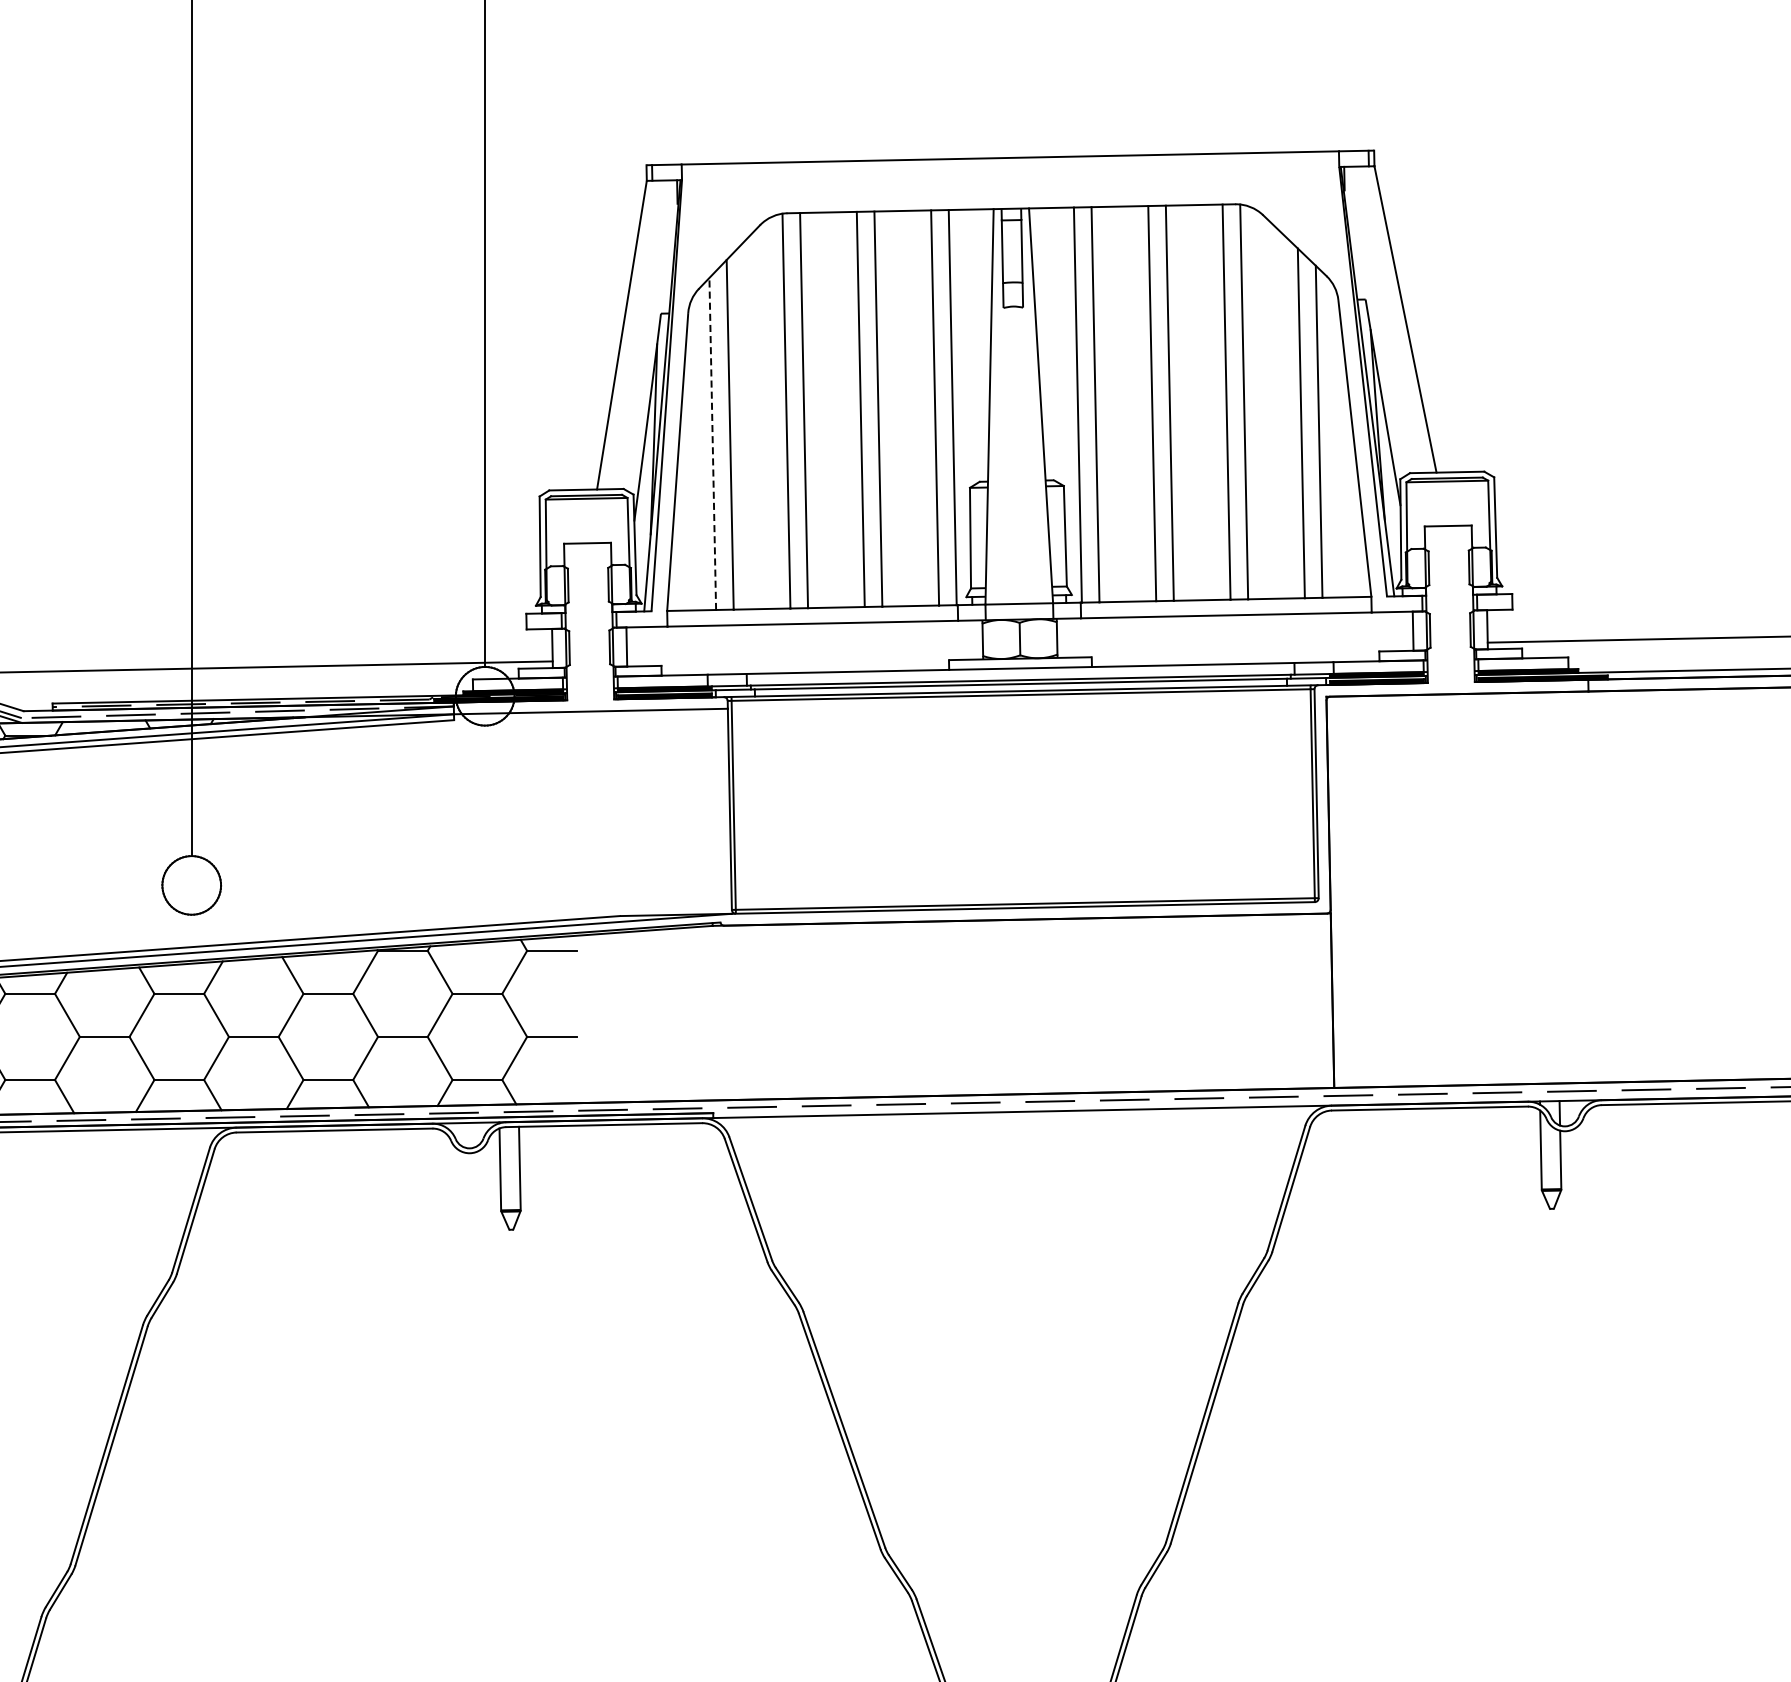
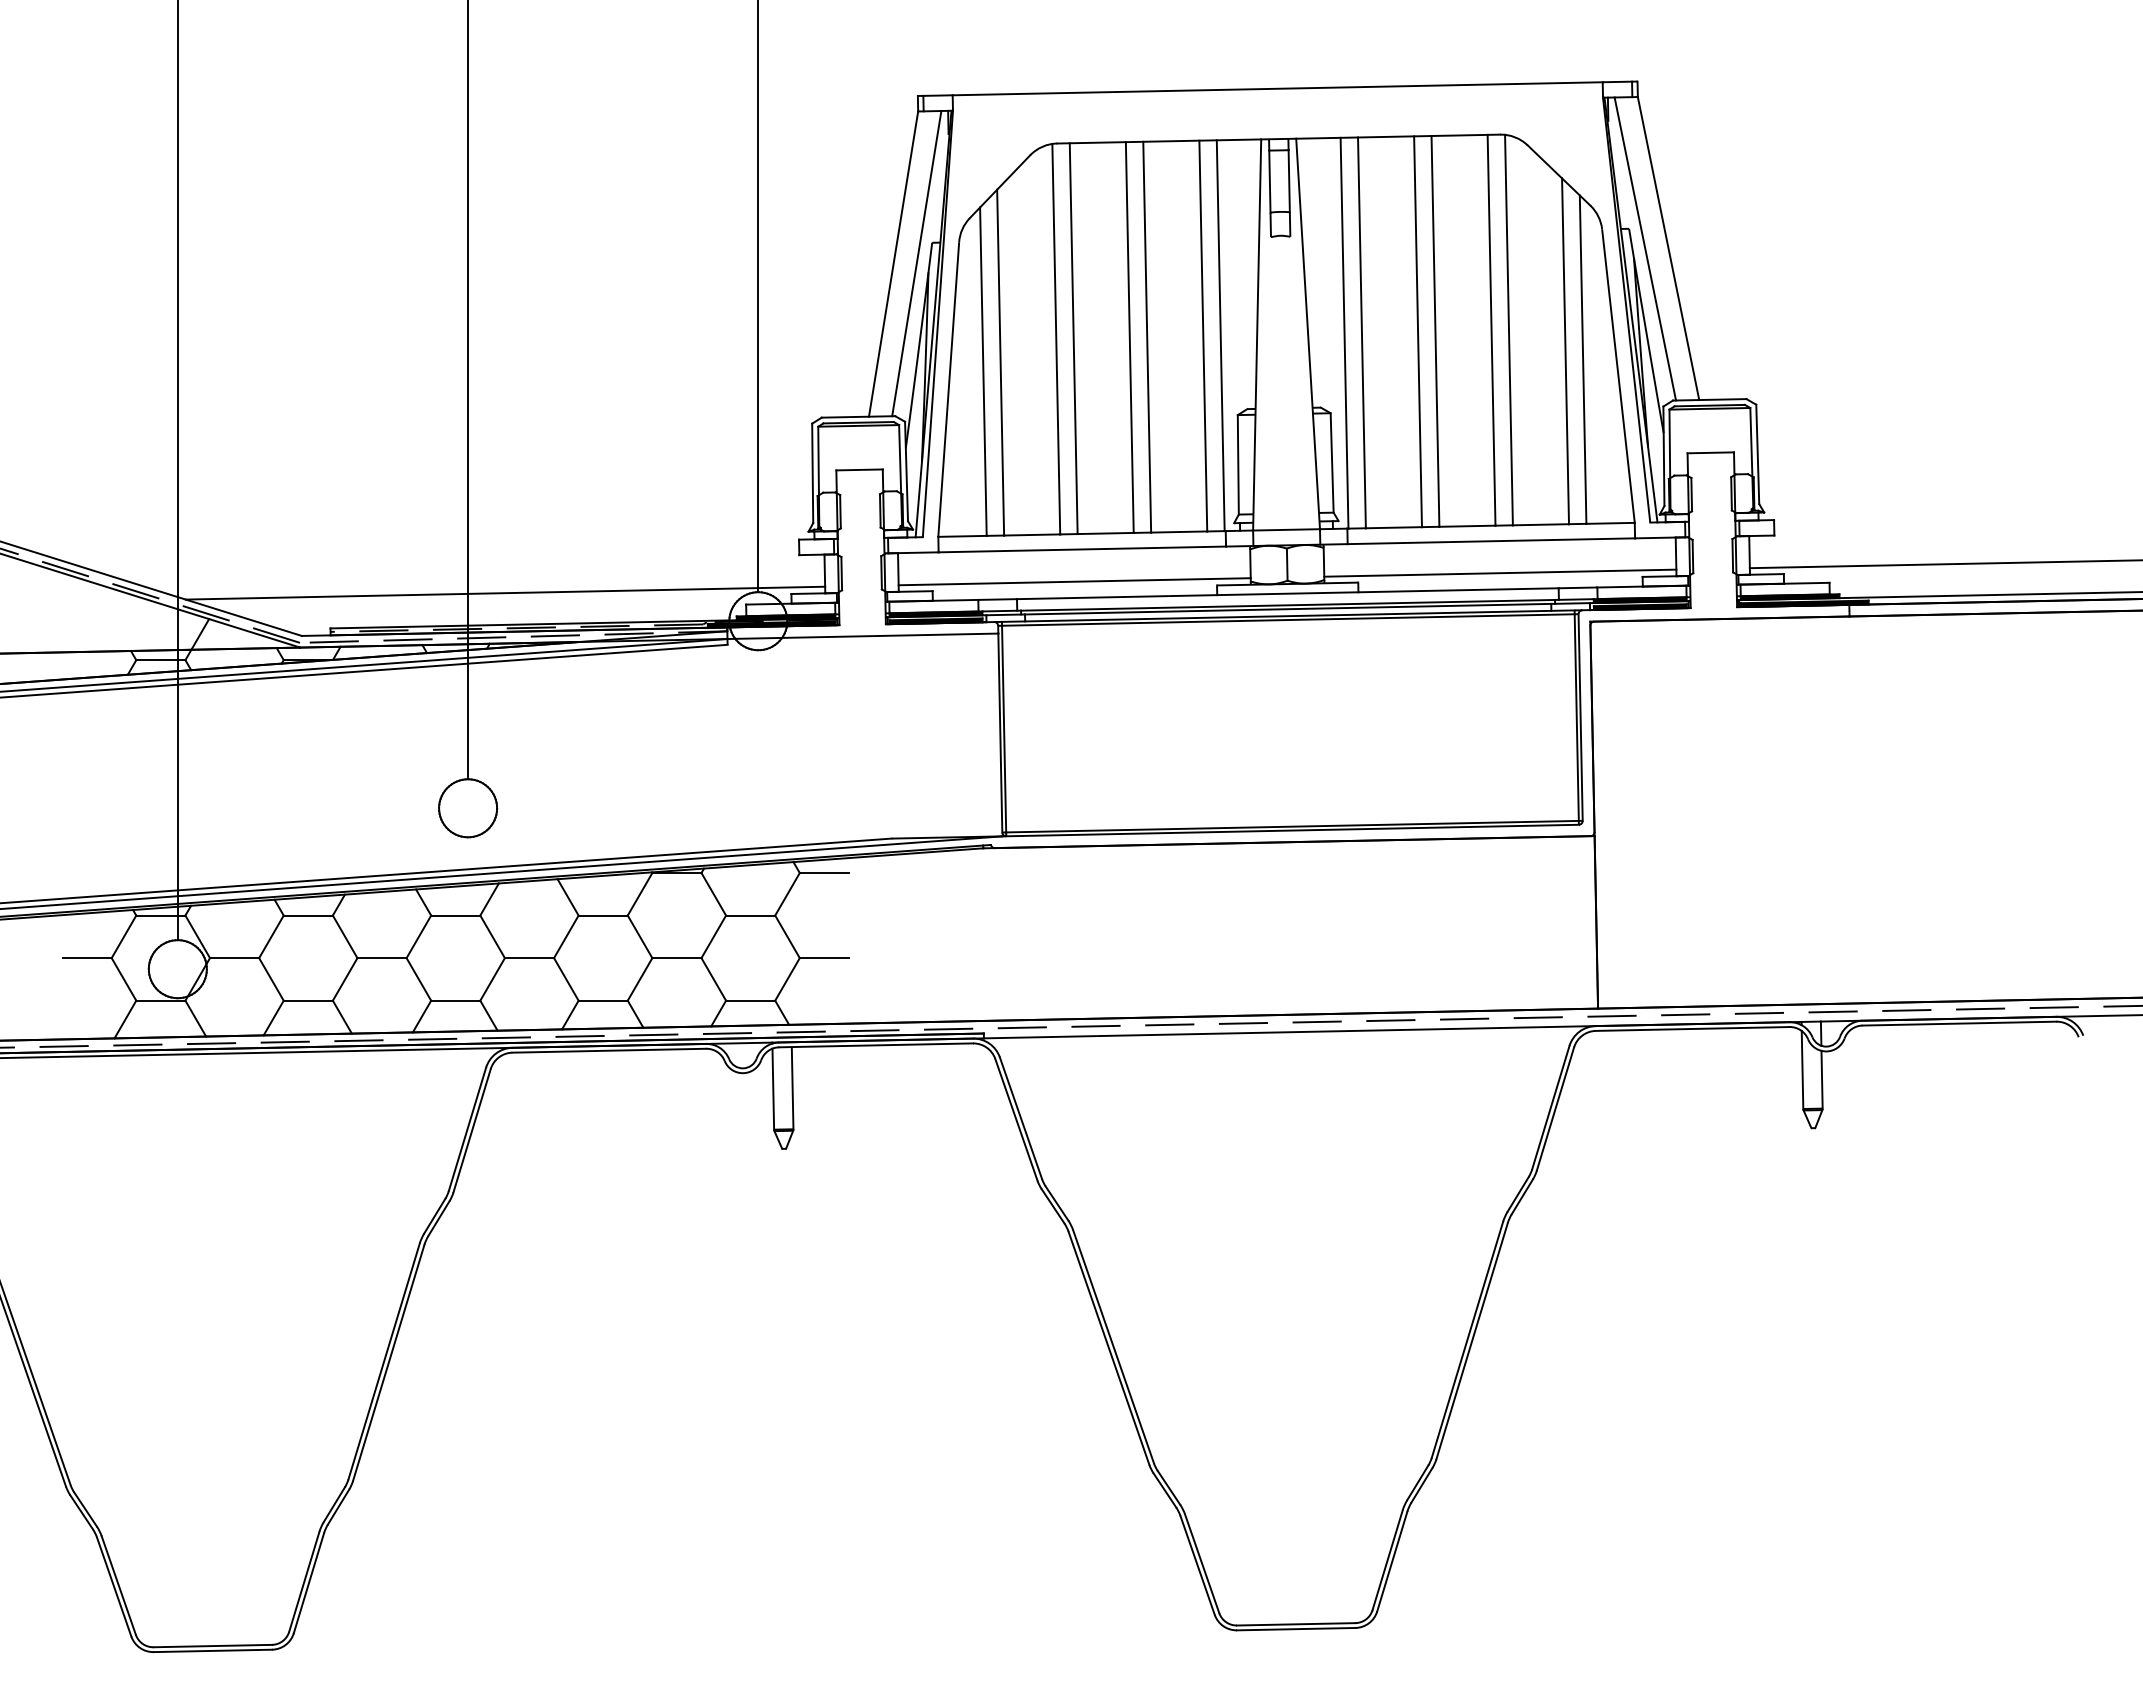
line: (1382, 319) -> (1645, 248), added
line: (645, 334) -> (916, 263), added
line: (712, 443) -> (983, 371), dashed -> solid
line: (1235, 647) -> (1500, 572), added
line: (804, 656) -> (1074, 581), added

